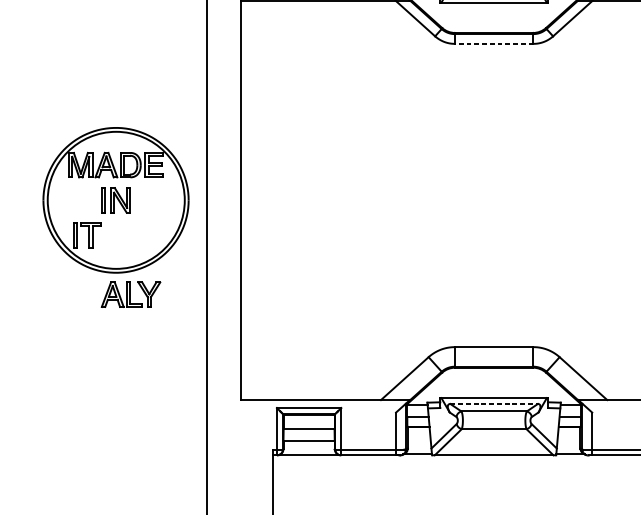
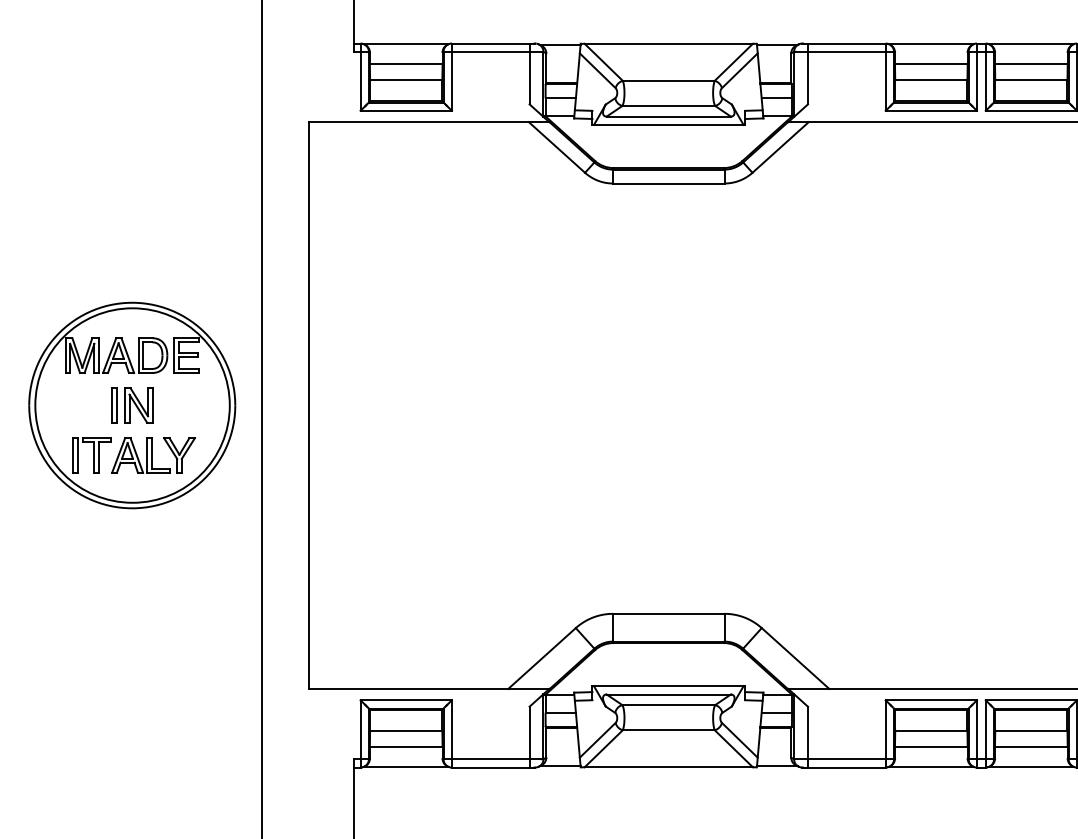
line: (493, 43) -> (668, 183), dashed -> solid
part: (131, 294) -> (153, 455), moved
line: (494, 403) -> (669, 694), dashed -> solid

